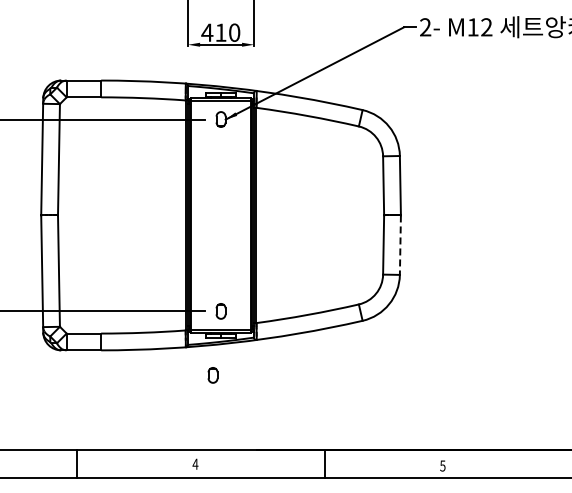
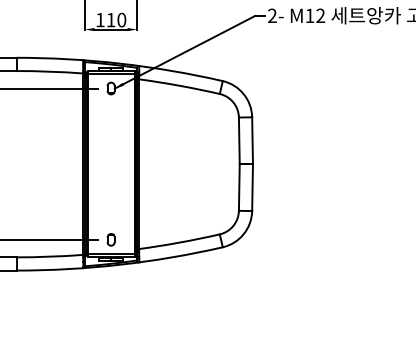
text: (207, 32) -> (100, 19), 410 -> 110
line: (400, 245) -> (252, 187), dashed -> solid
part: (212, 375) -> (104, 290), removed

